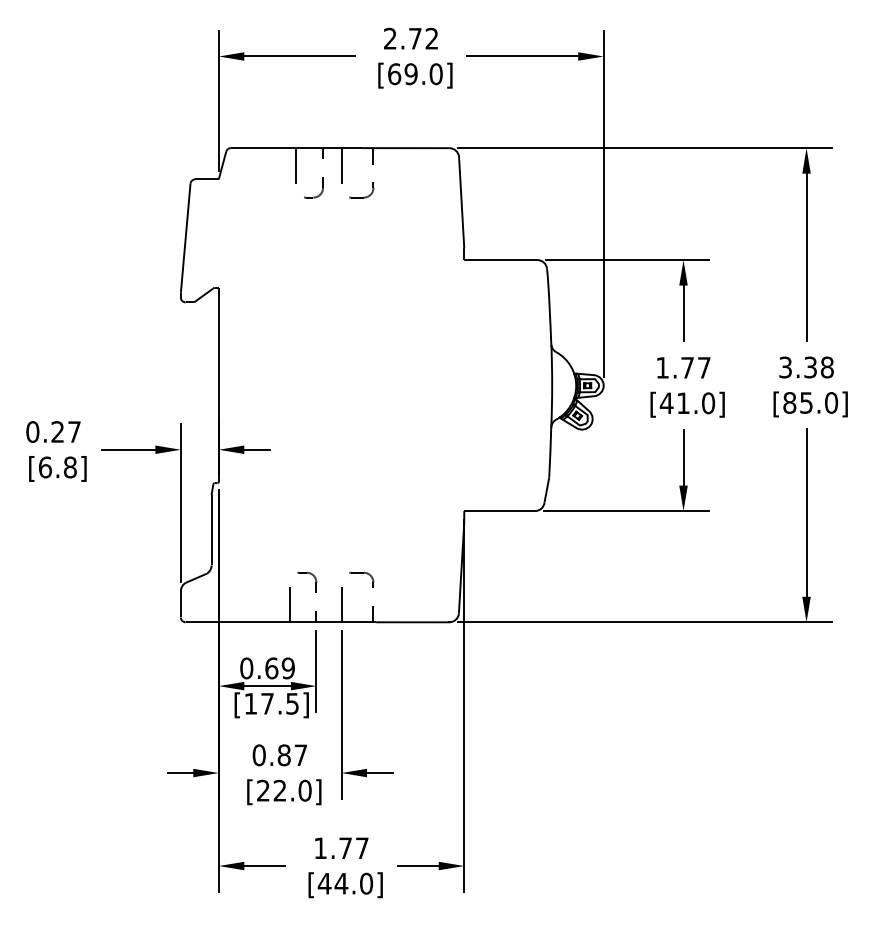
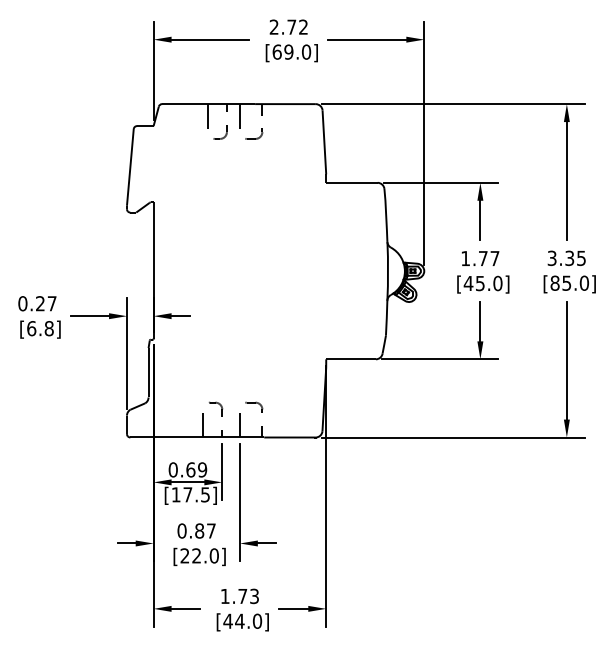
text: (826, 367) -> (580, 258), 3.38 -> 3.35
text: (683, 403) -> (480, 283), [41.0] -> [45.0]
text: (362, 848) -> (254, 596), 1.77 -> 1.73

